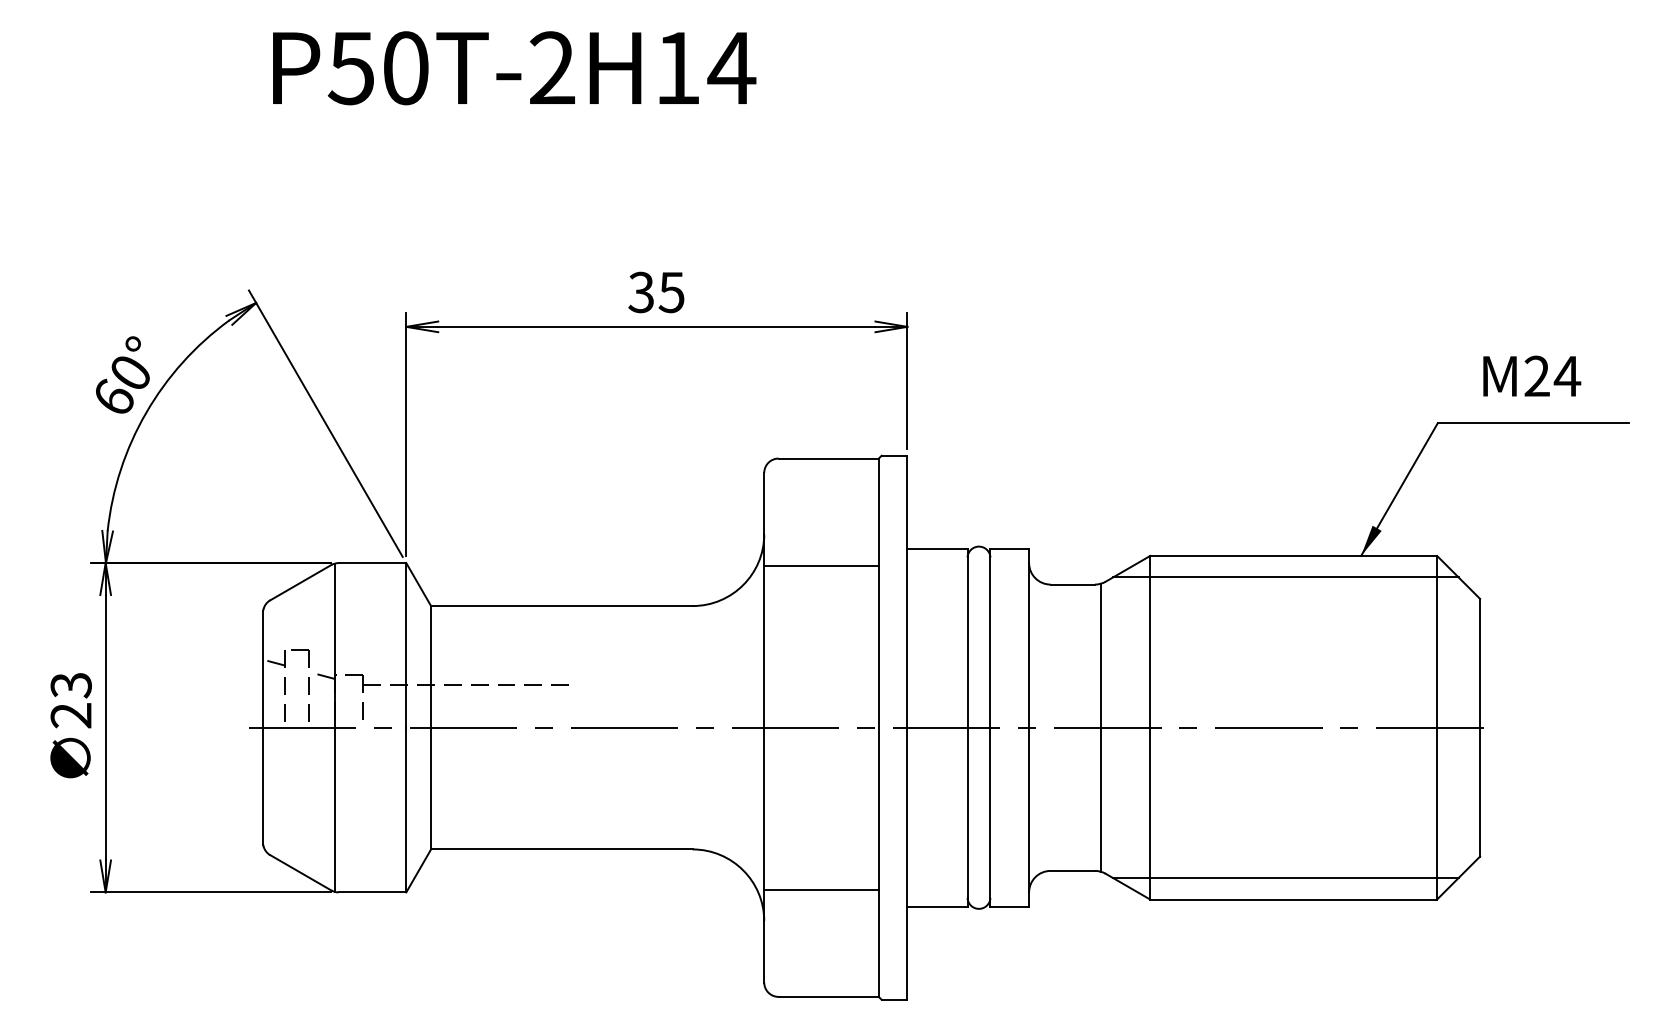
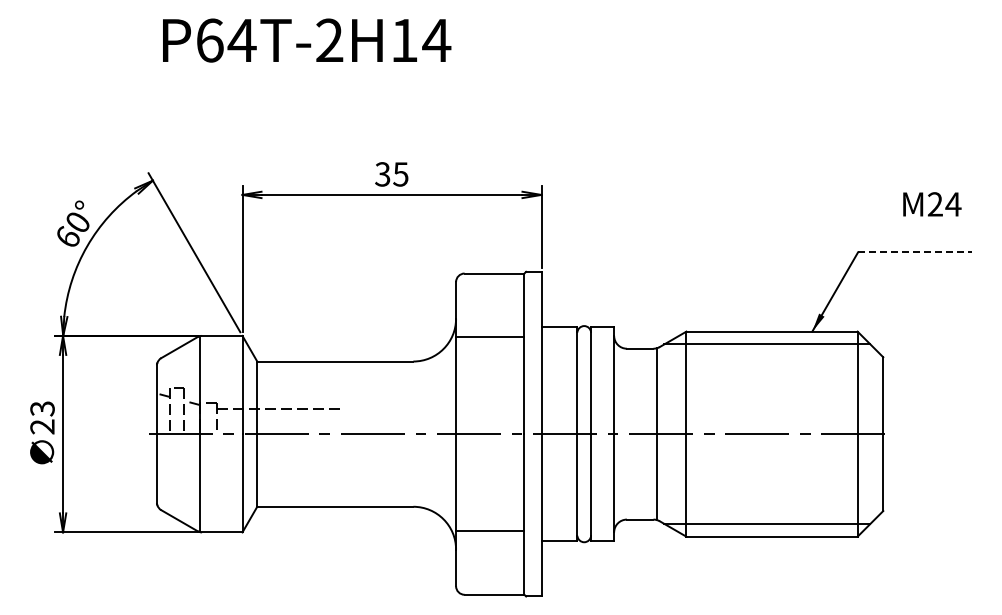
text: (377, 68) -> (225, 40), P50T-2H14 -> P64T-2H14
text: (1532, 376) -> (932, 204), moved
line: (1532, 423) -> (914, 252), solid -> dashed

